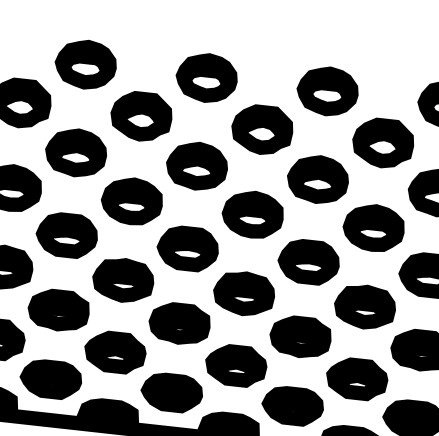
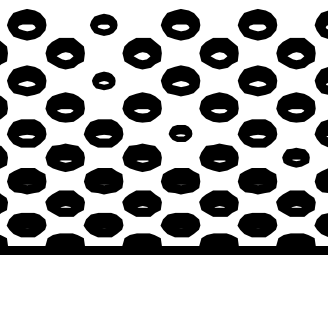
part: (85, 64) -> (103, 24), size x0.7
part: (75, 152) -> (103, 80), size x0.6
part: (187, 248) -> (180, 133), size x0.6
part: (364, 306) -> (295, 157), size x0.7

